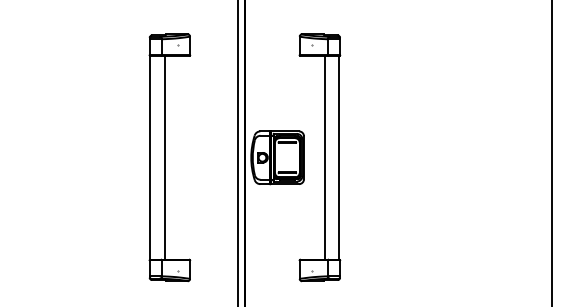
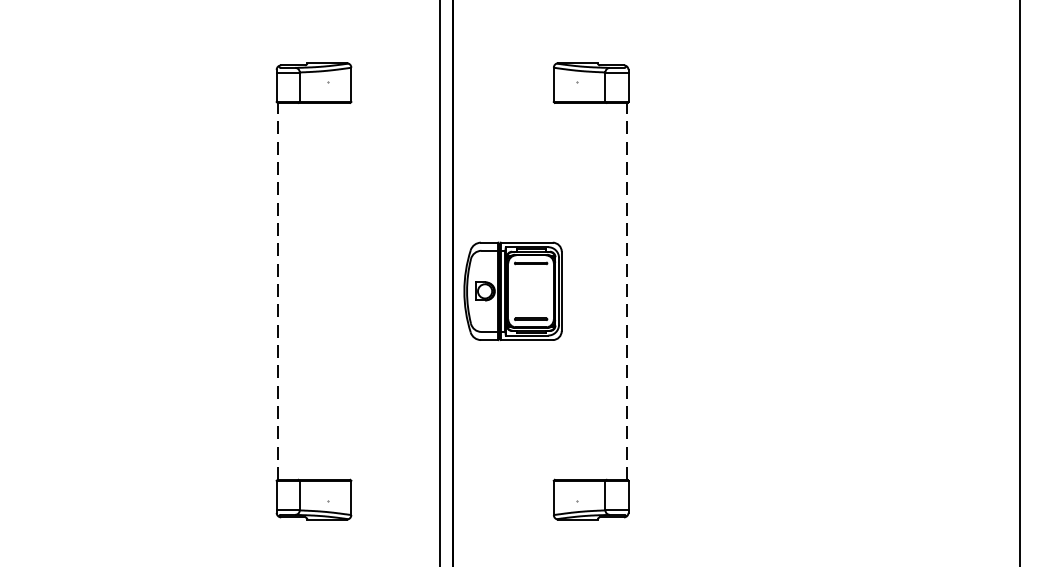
line: (150, 157) -> (278, 290), solid -> dashed
line: (165, 157) -> (305, 290), removed
line: (324, 157) -> (599, 290), removed
line: (339, 157) -> (627, 290), solid -> dashed

